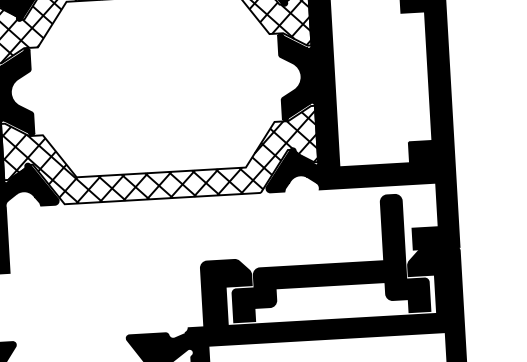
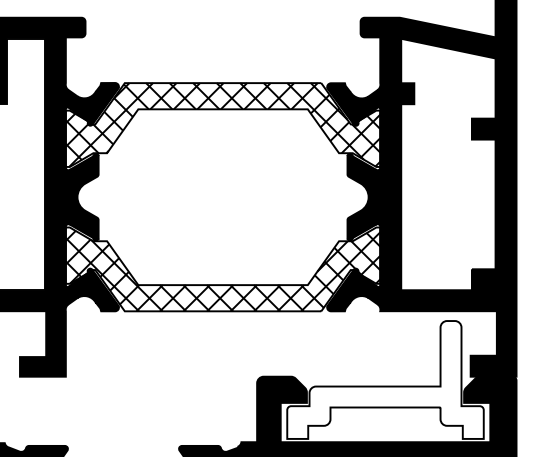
fill: (328, 257) -> (385, 379), removed

